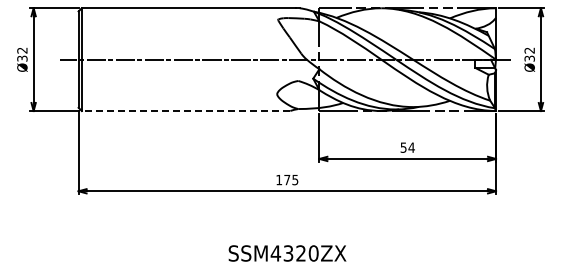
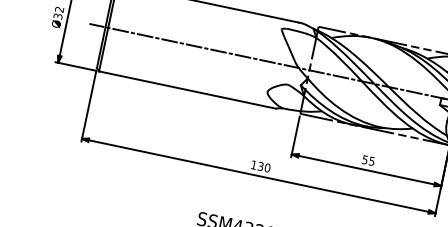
line: (185, 111) -> (186, 90), dashed -> solid
text: (411, 147) -> (371, 161), 54 -> 55
text: (291, 179) -> (264, 166), 175 -> 130

